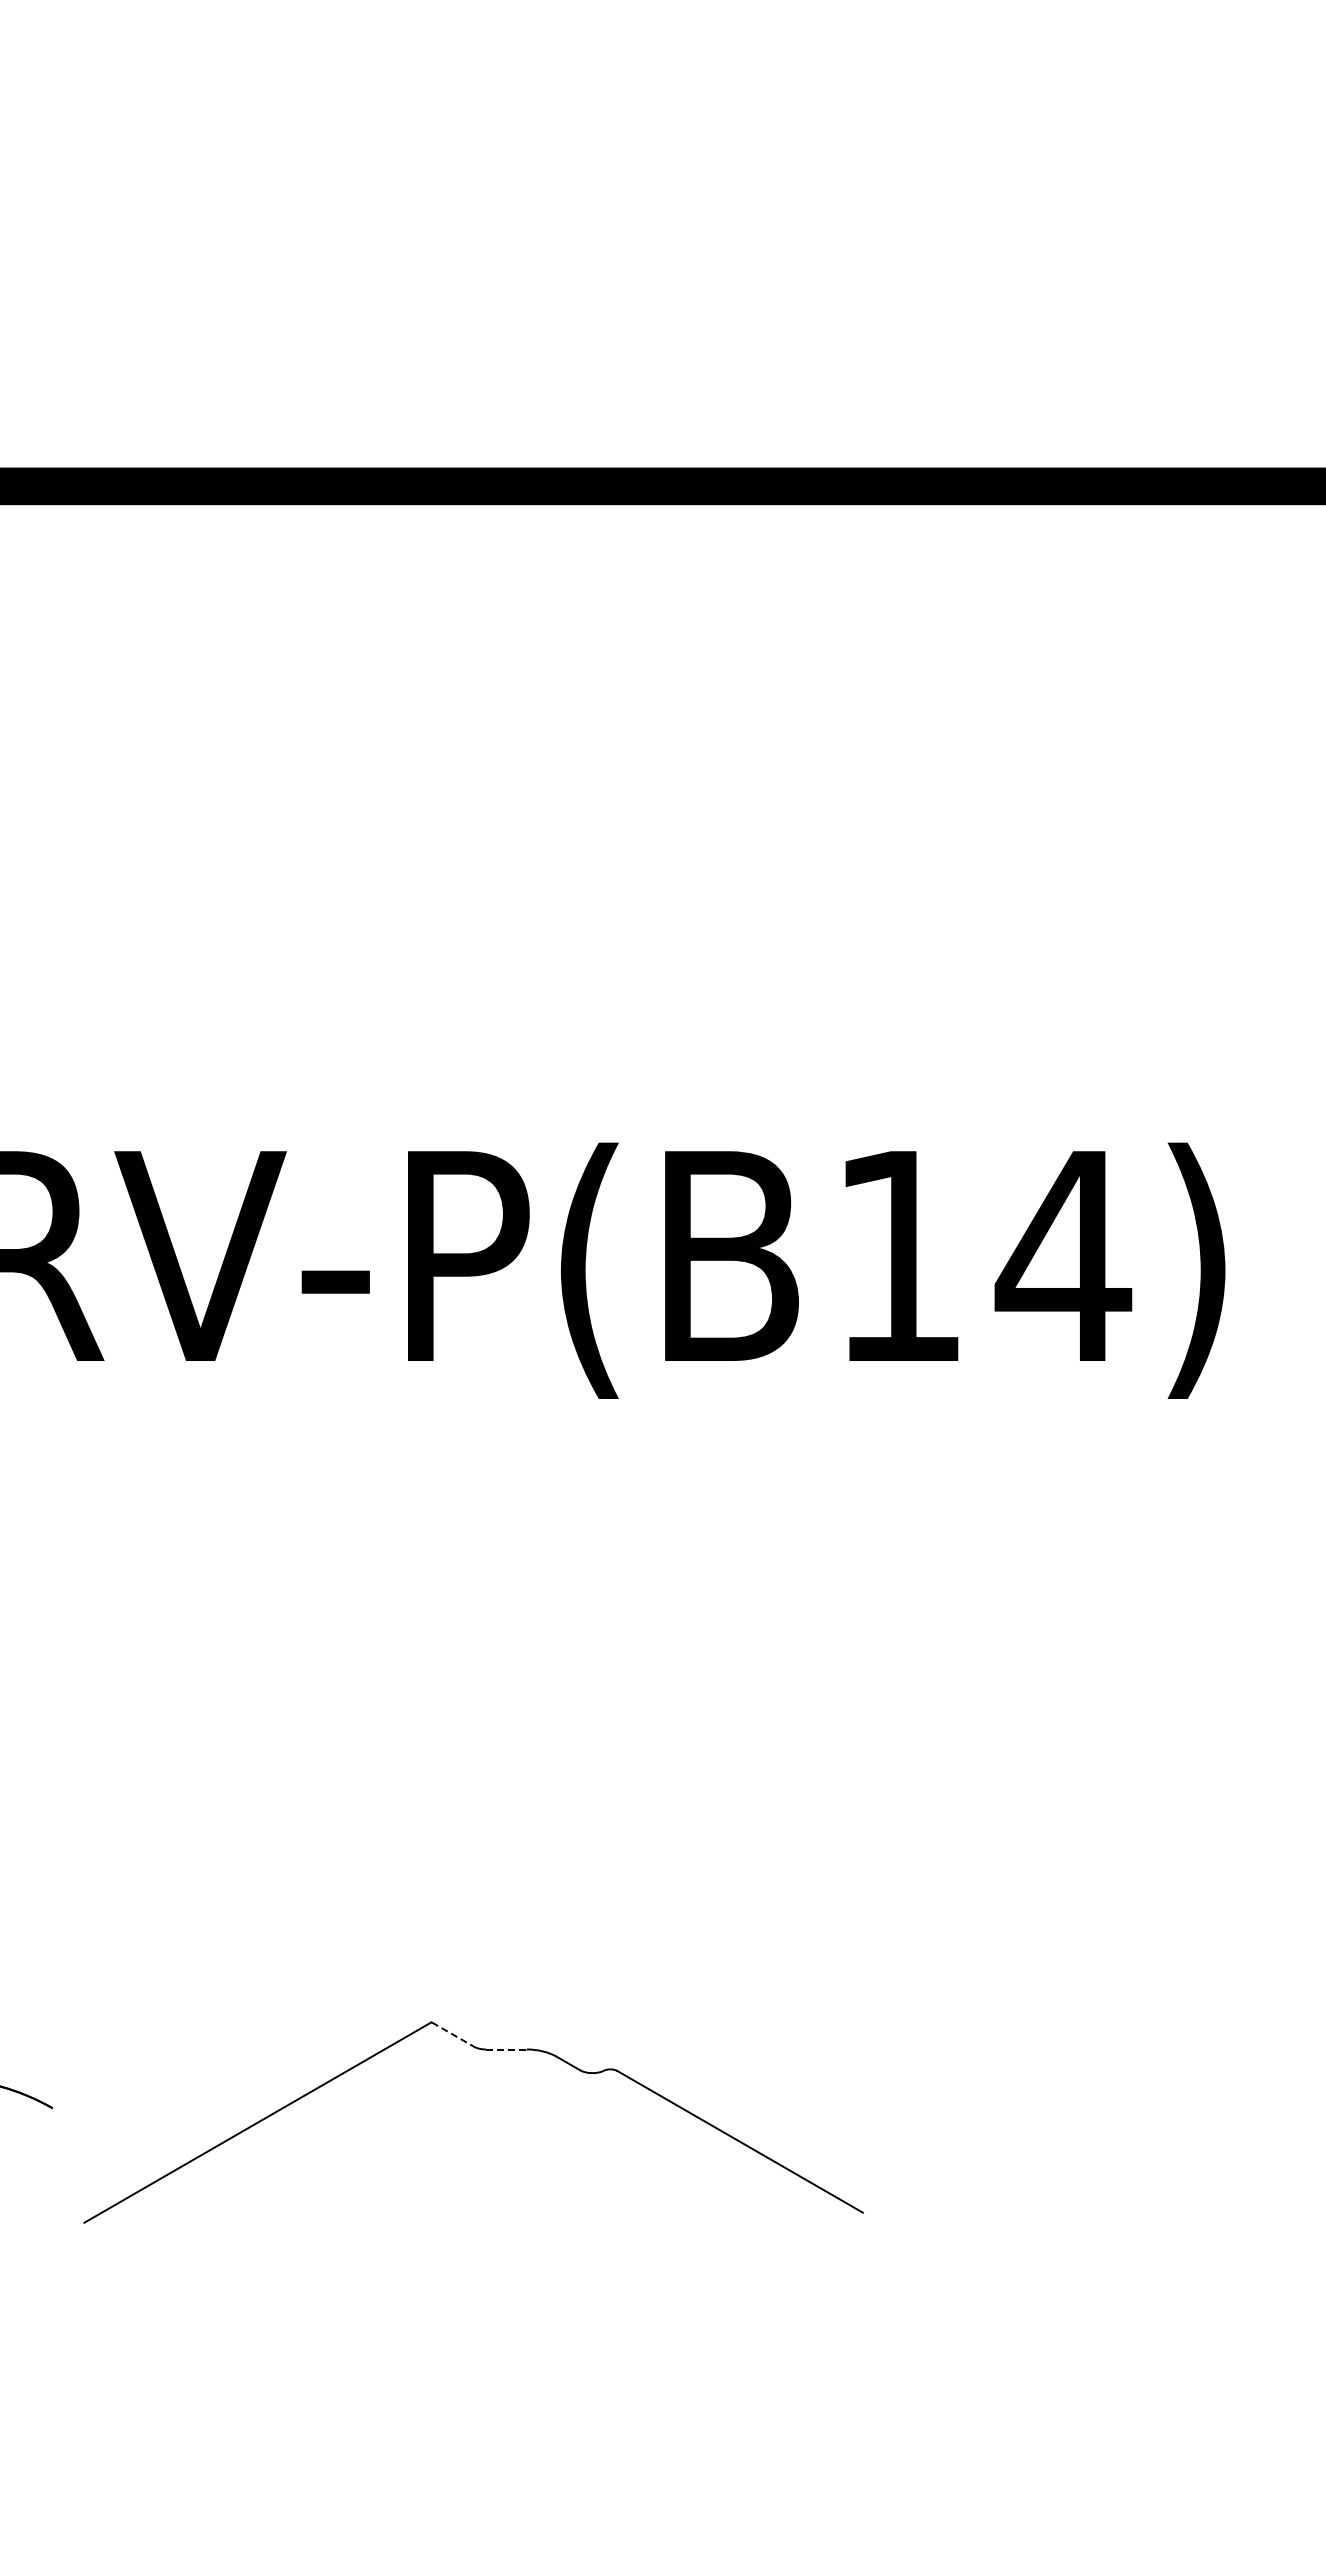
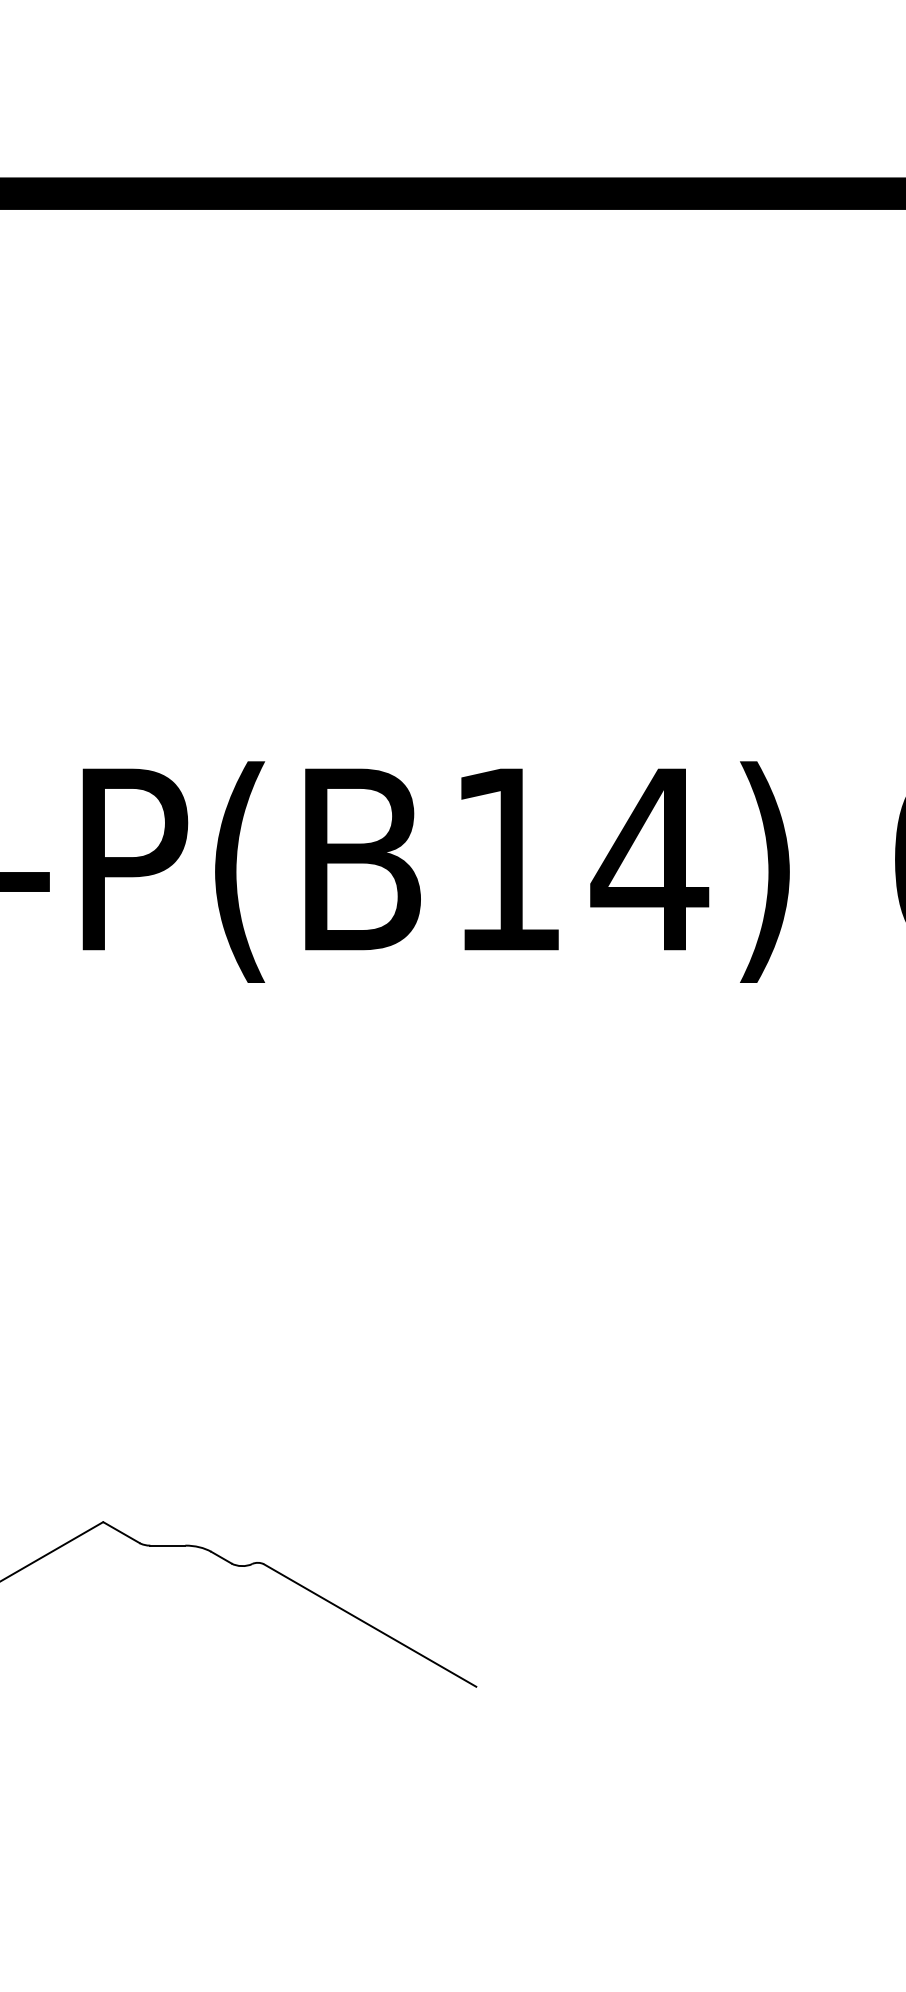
line: (452, 2034) -> (121, 1532), dashed -> solid
line: (506, 2049) -> (168, 1545), dashed -> solid

